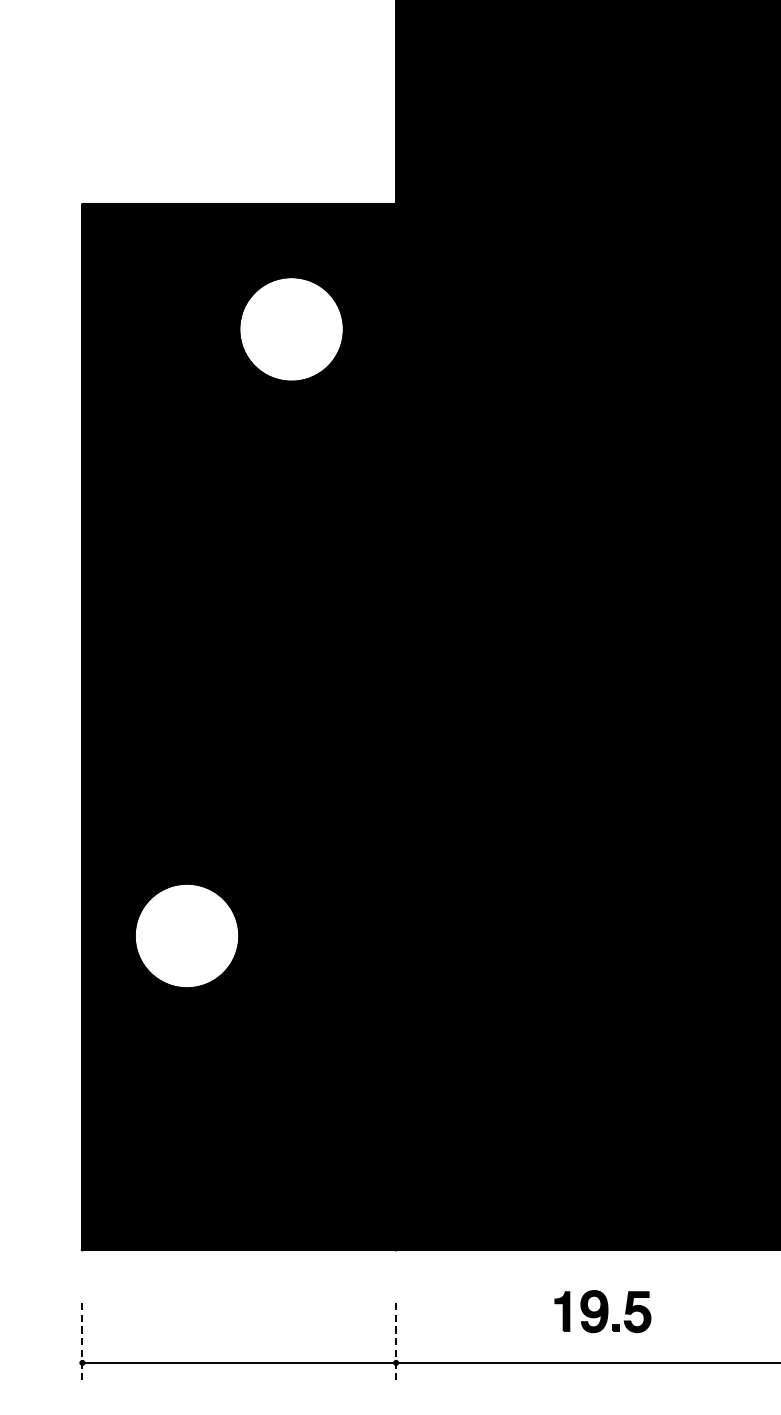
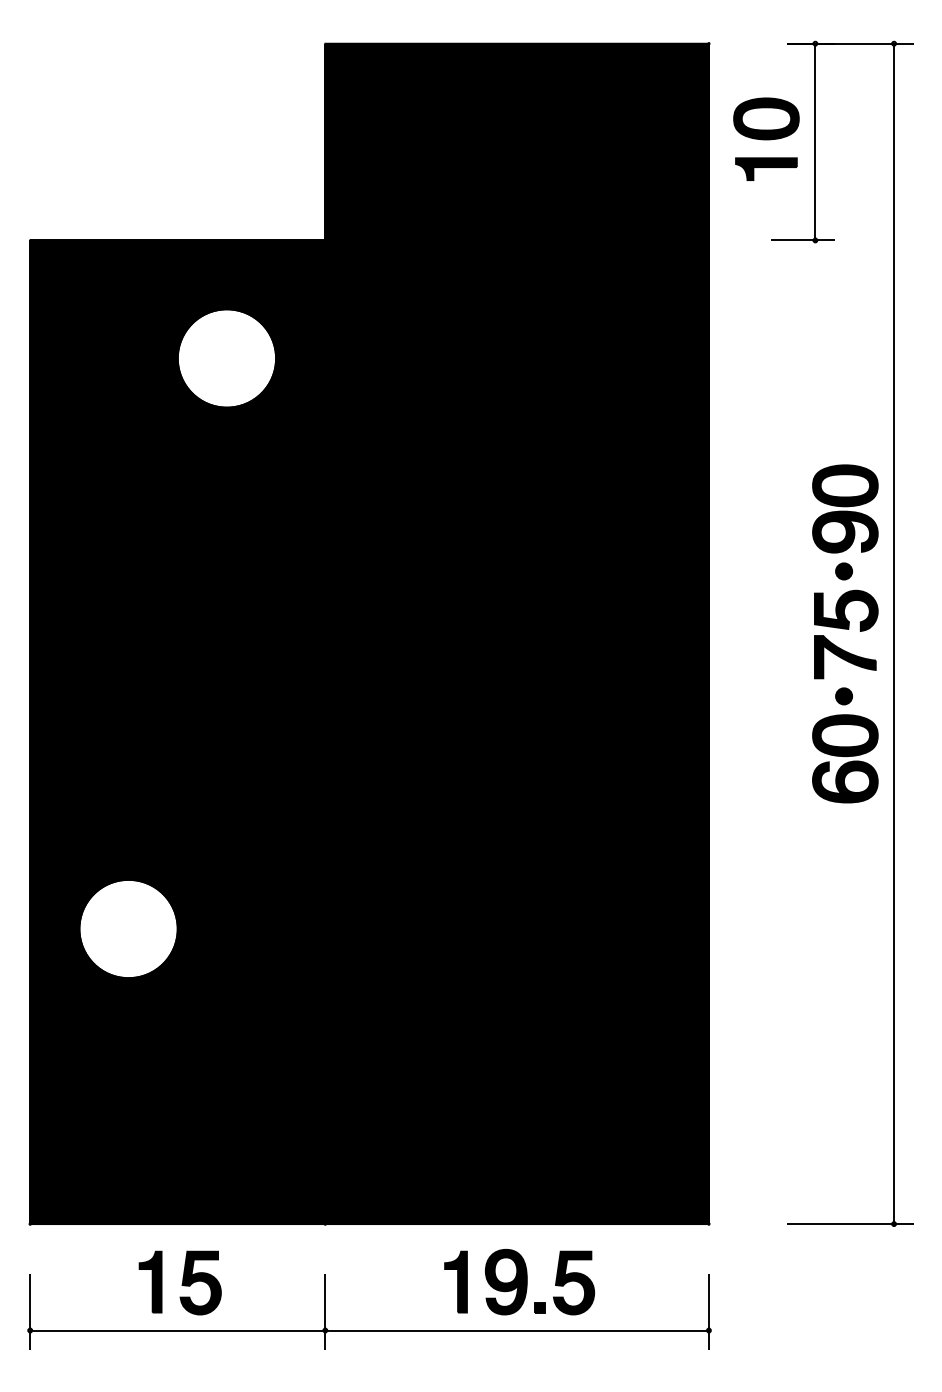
part: (241, 1311) -> (179, 1282), added
part: (602, 1311) -> (519, 1282), size x1.67
line: (82, 1343) -> (30, 1312), dashed -> solid
line: (396, 1343) -> (325, 1312), dashed -> solid

